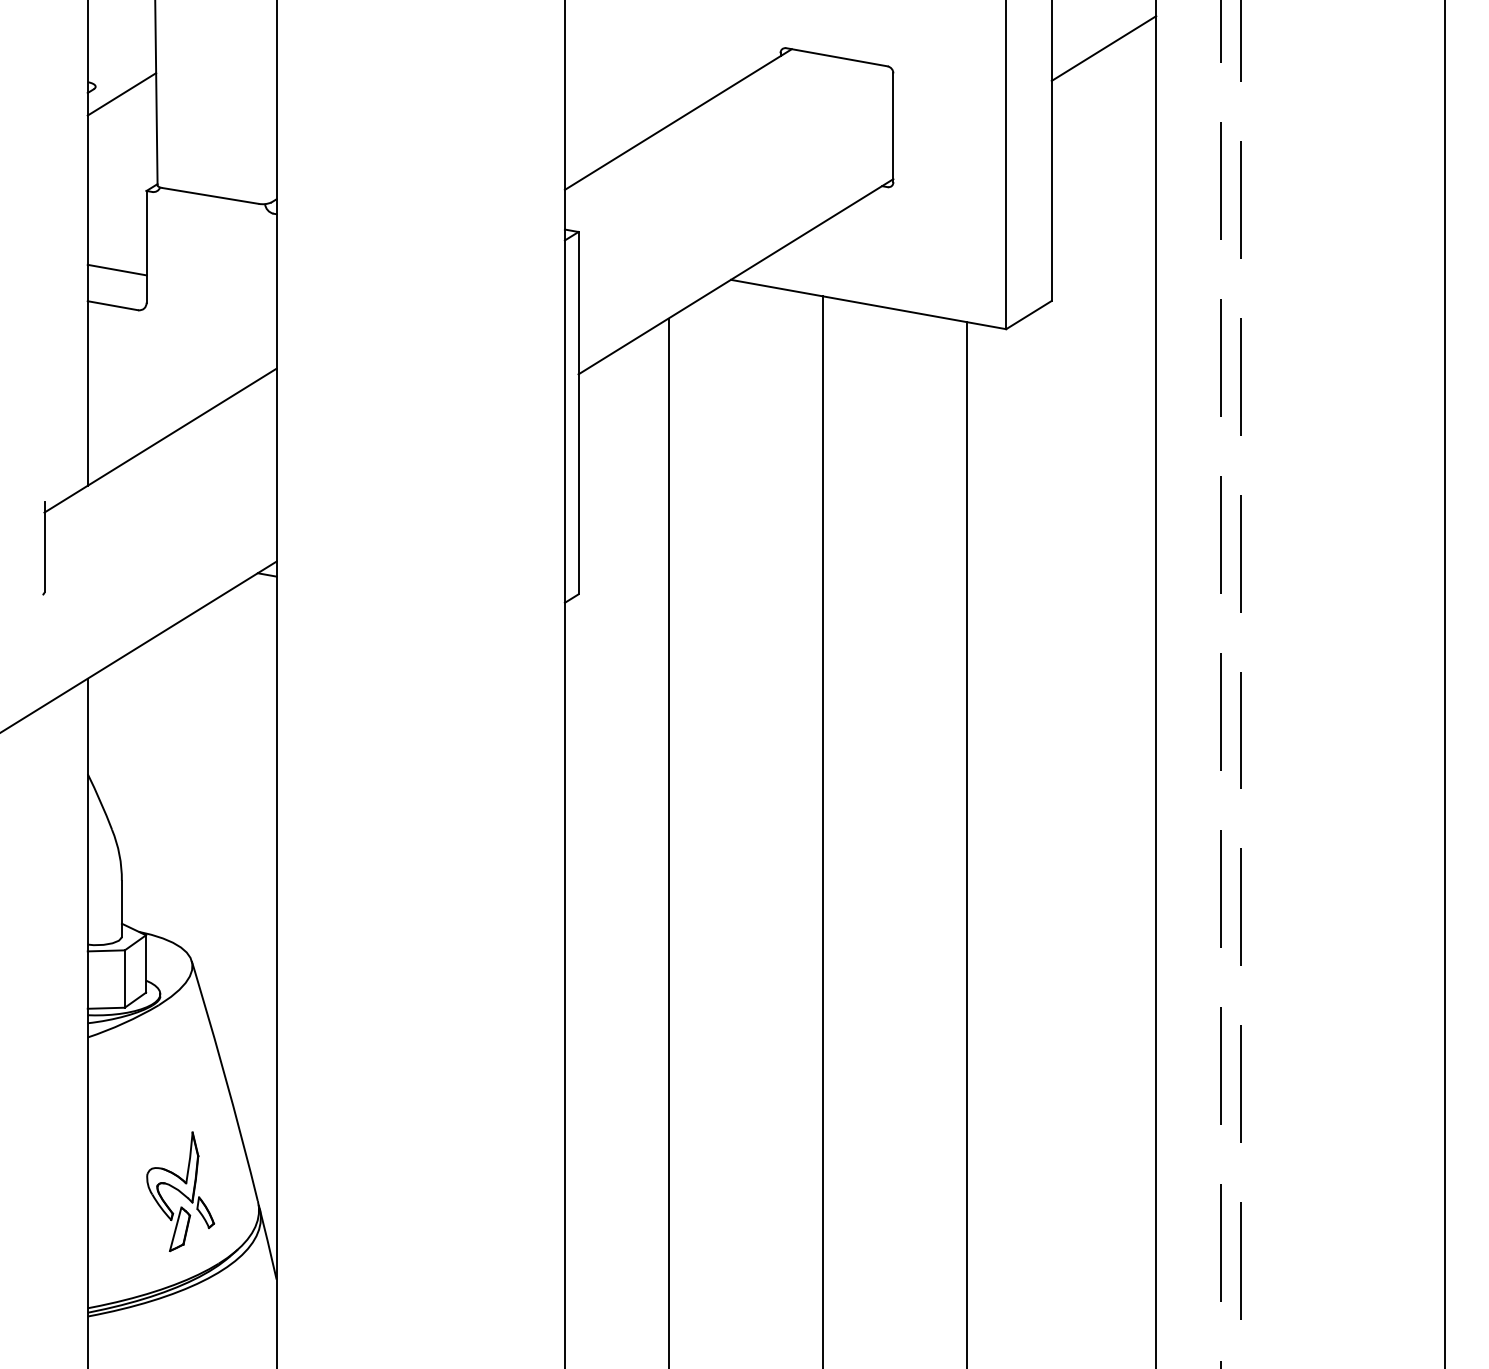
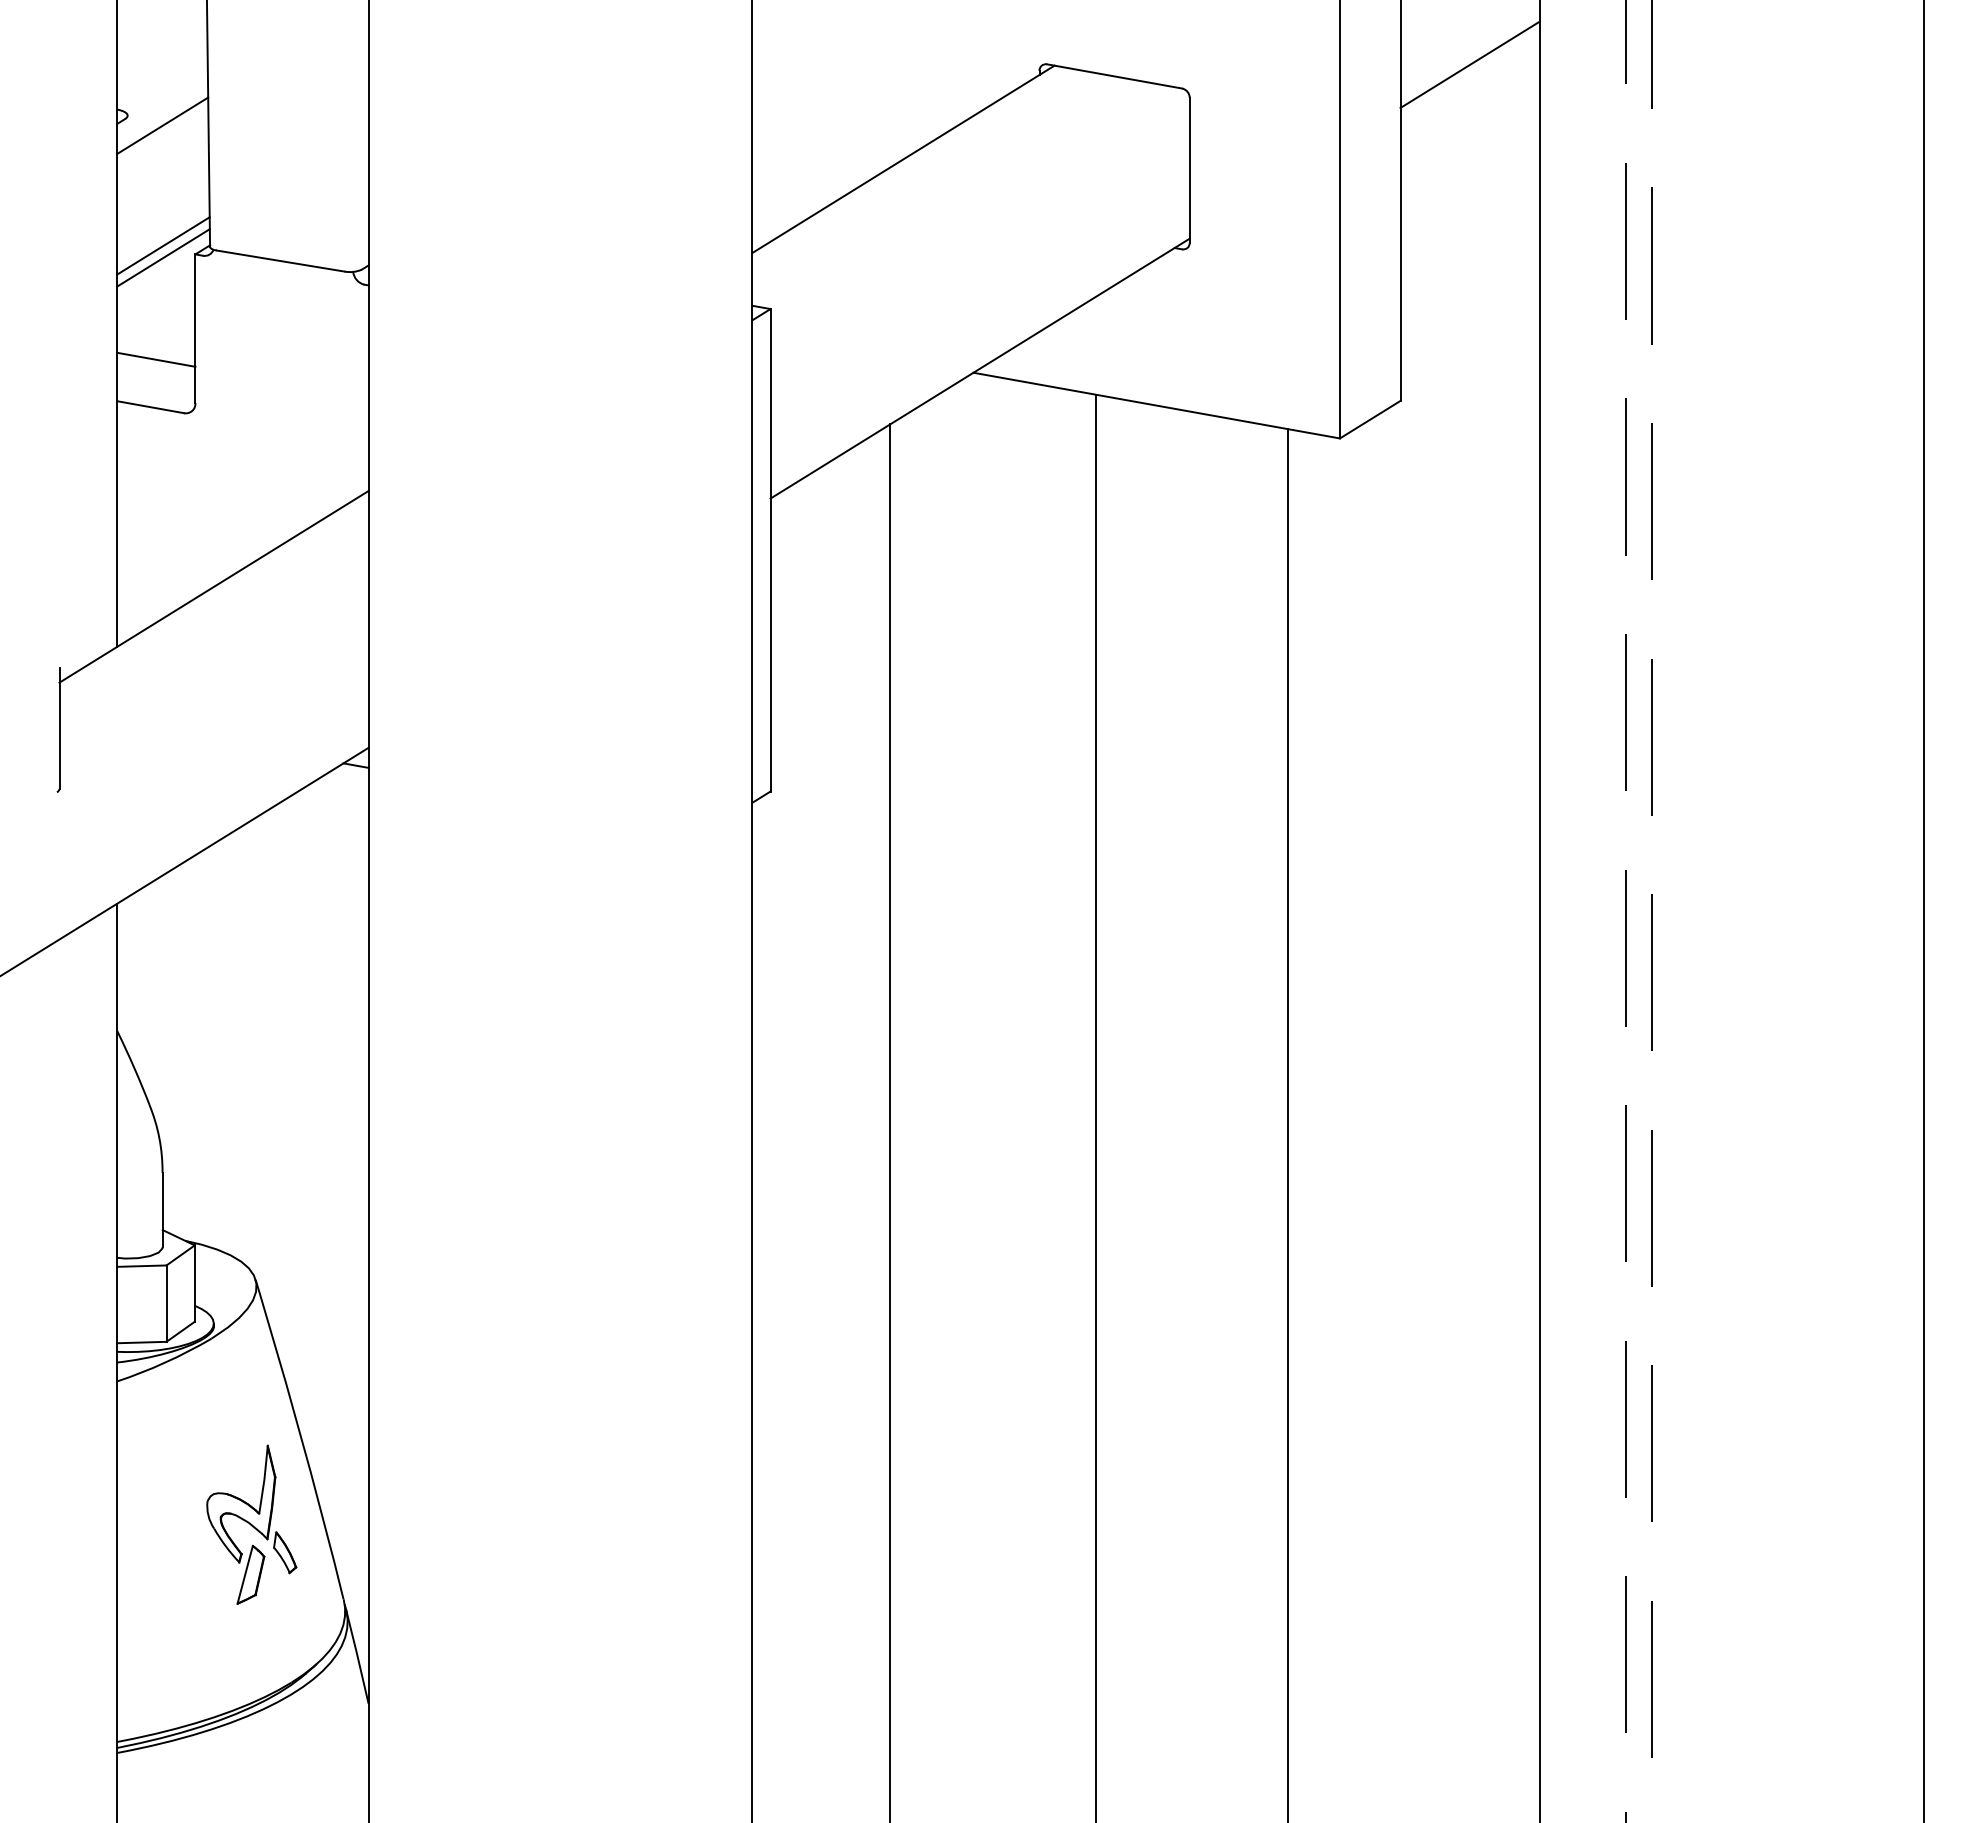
line: (122, 184) -> (163, 245), added
line: (122, 193) -> (163, 257), added
part: (180, 1191) -> (251, 1524), moved

